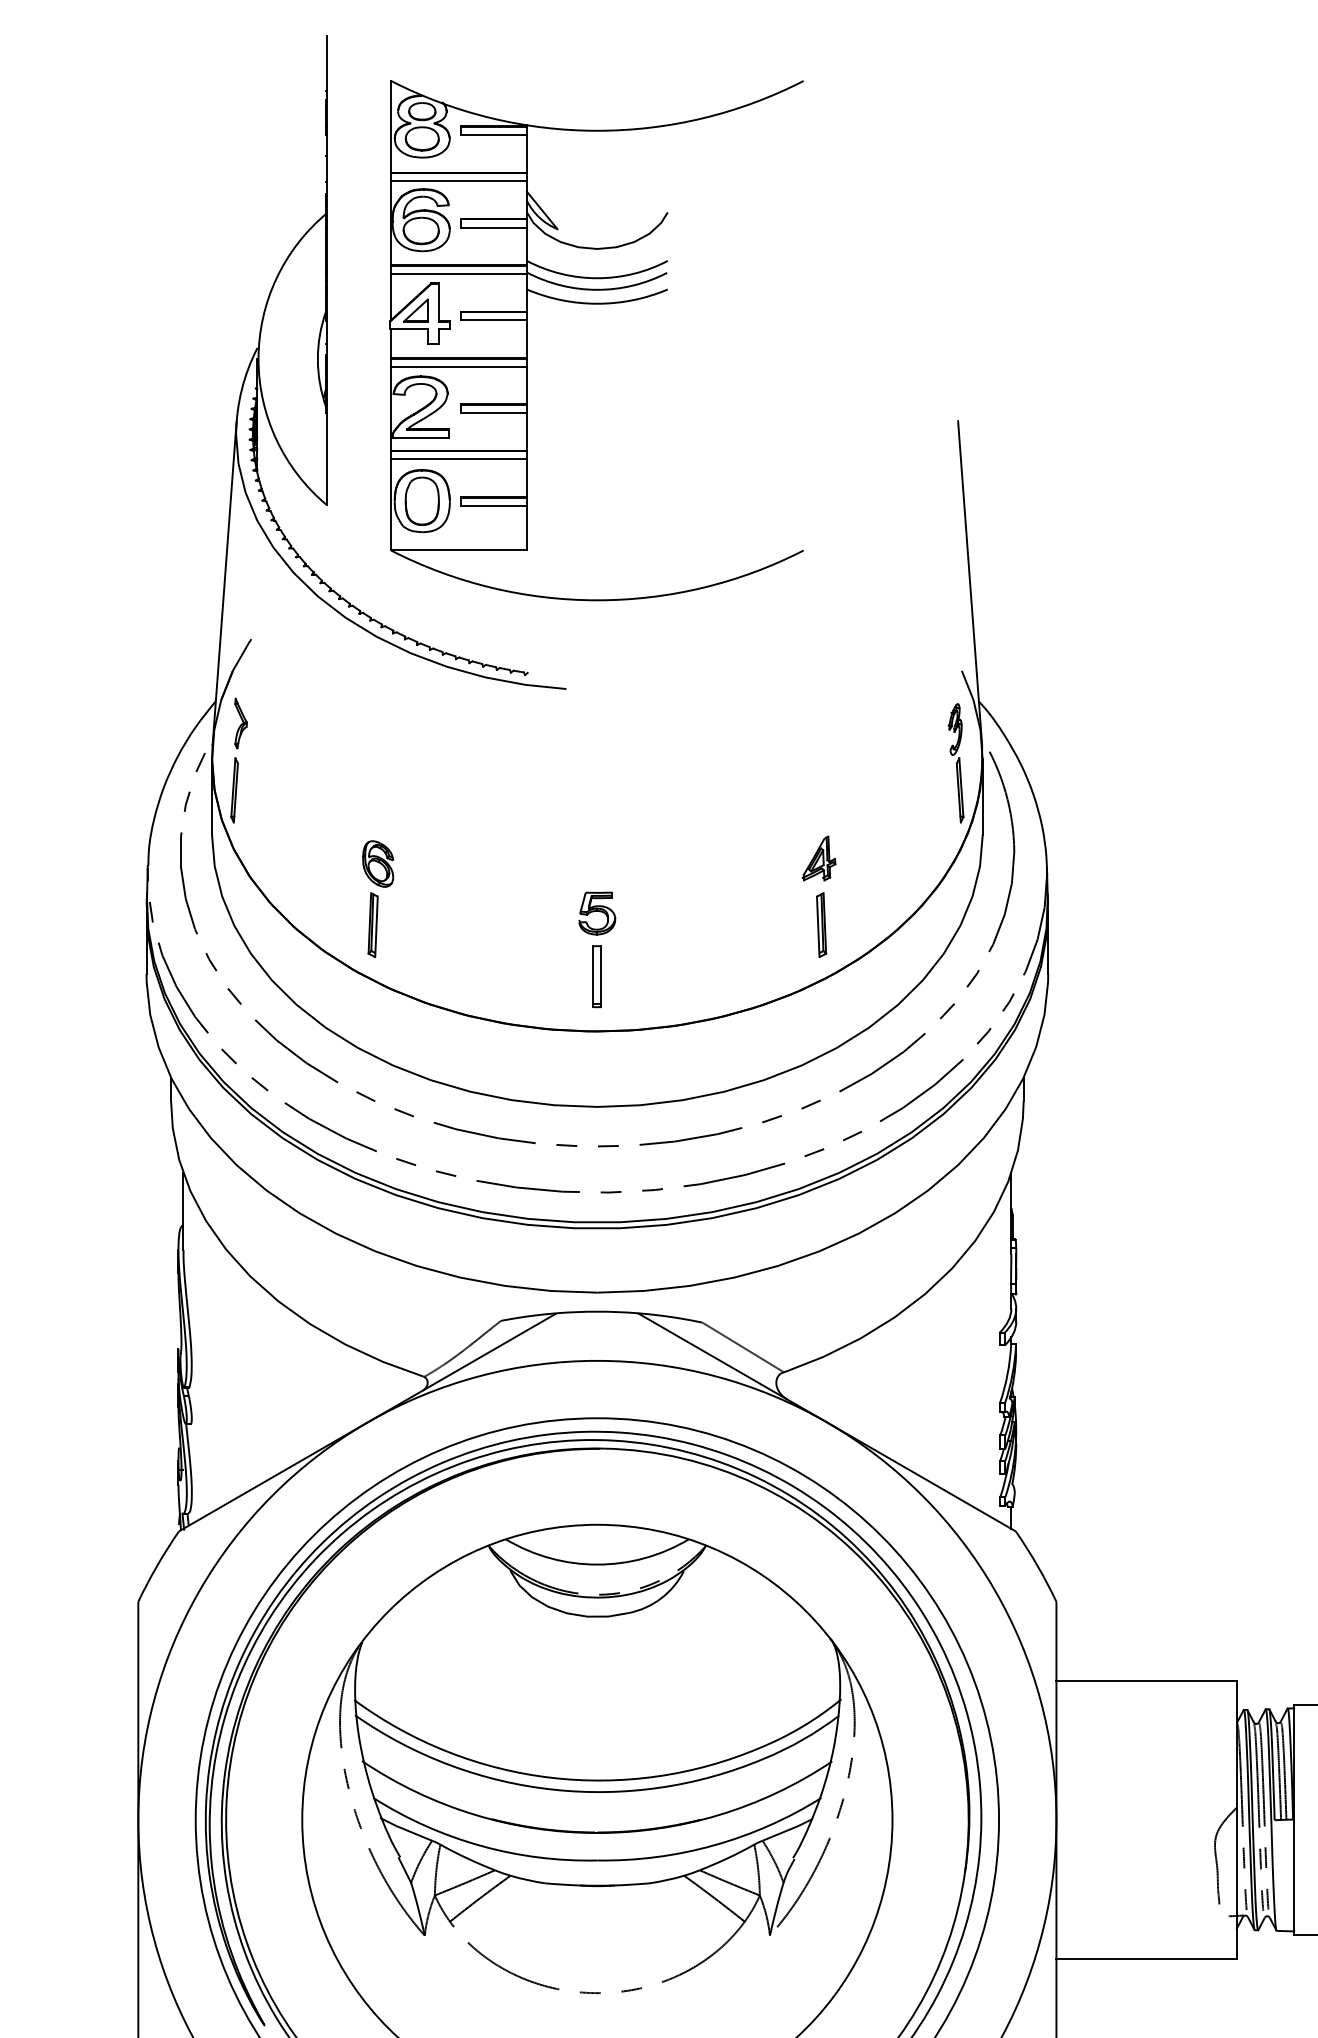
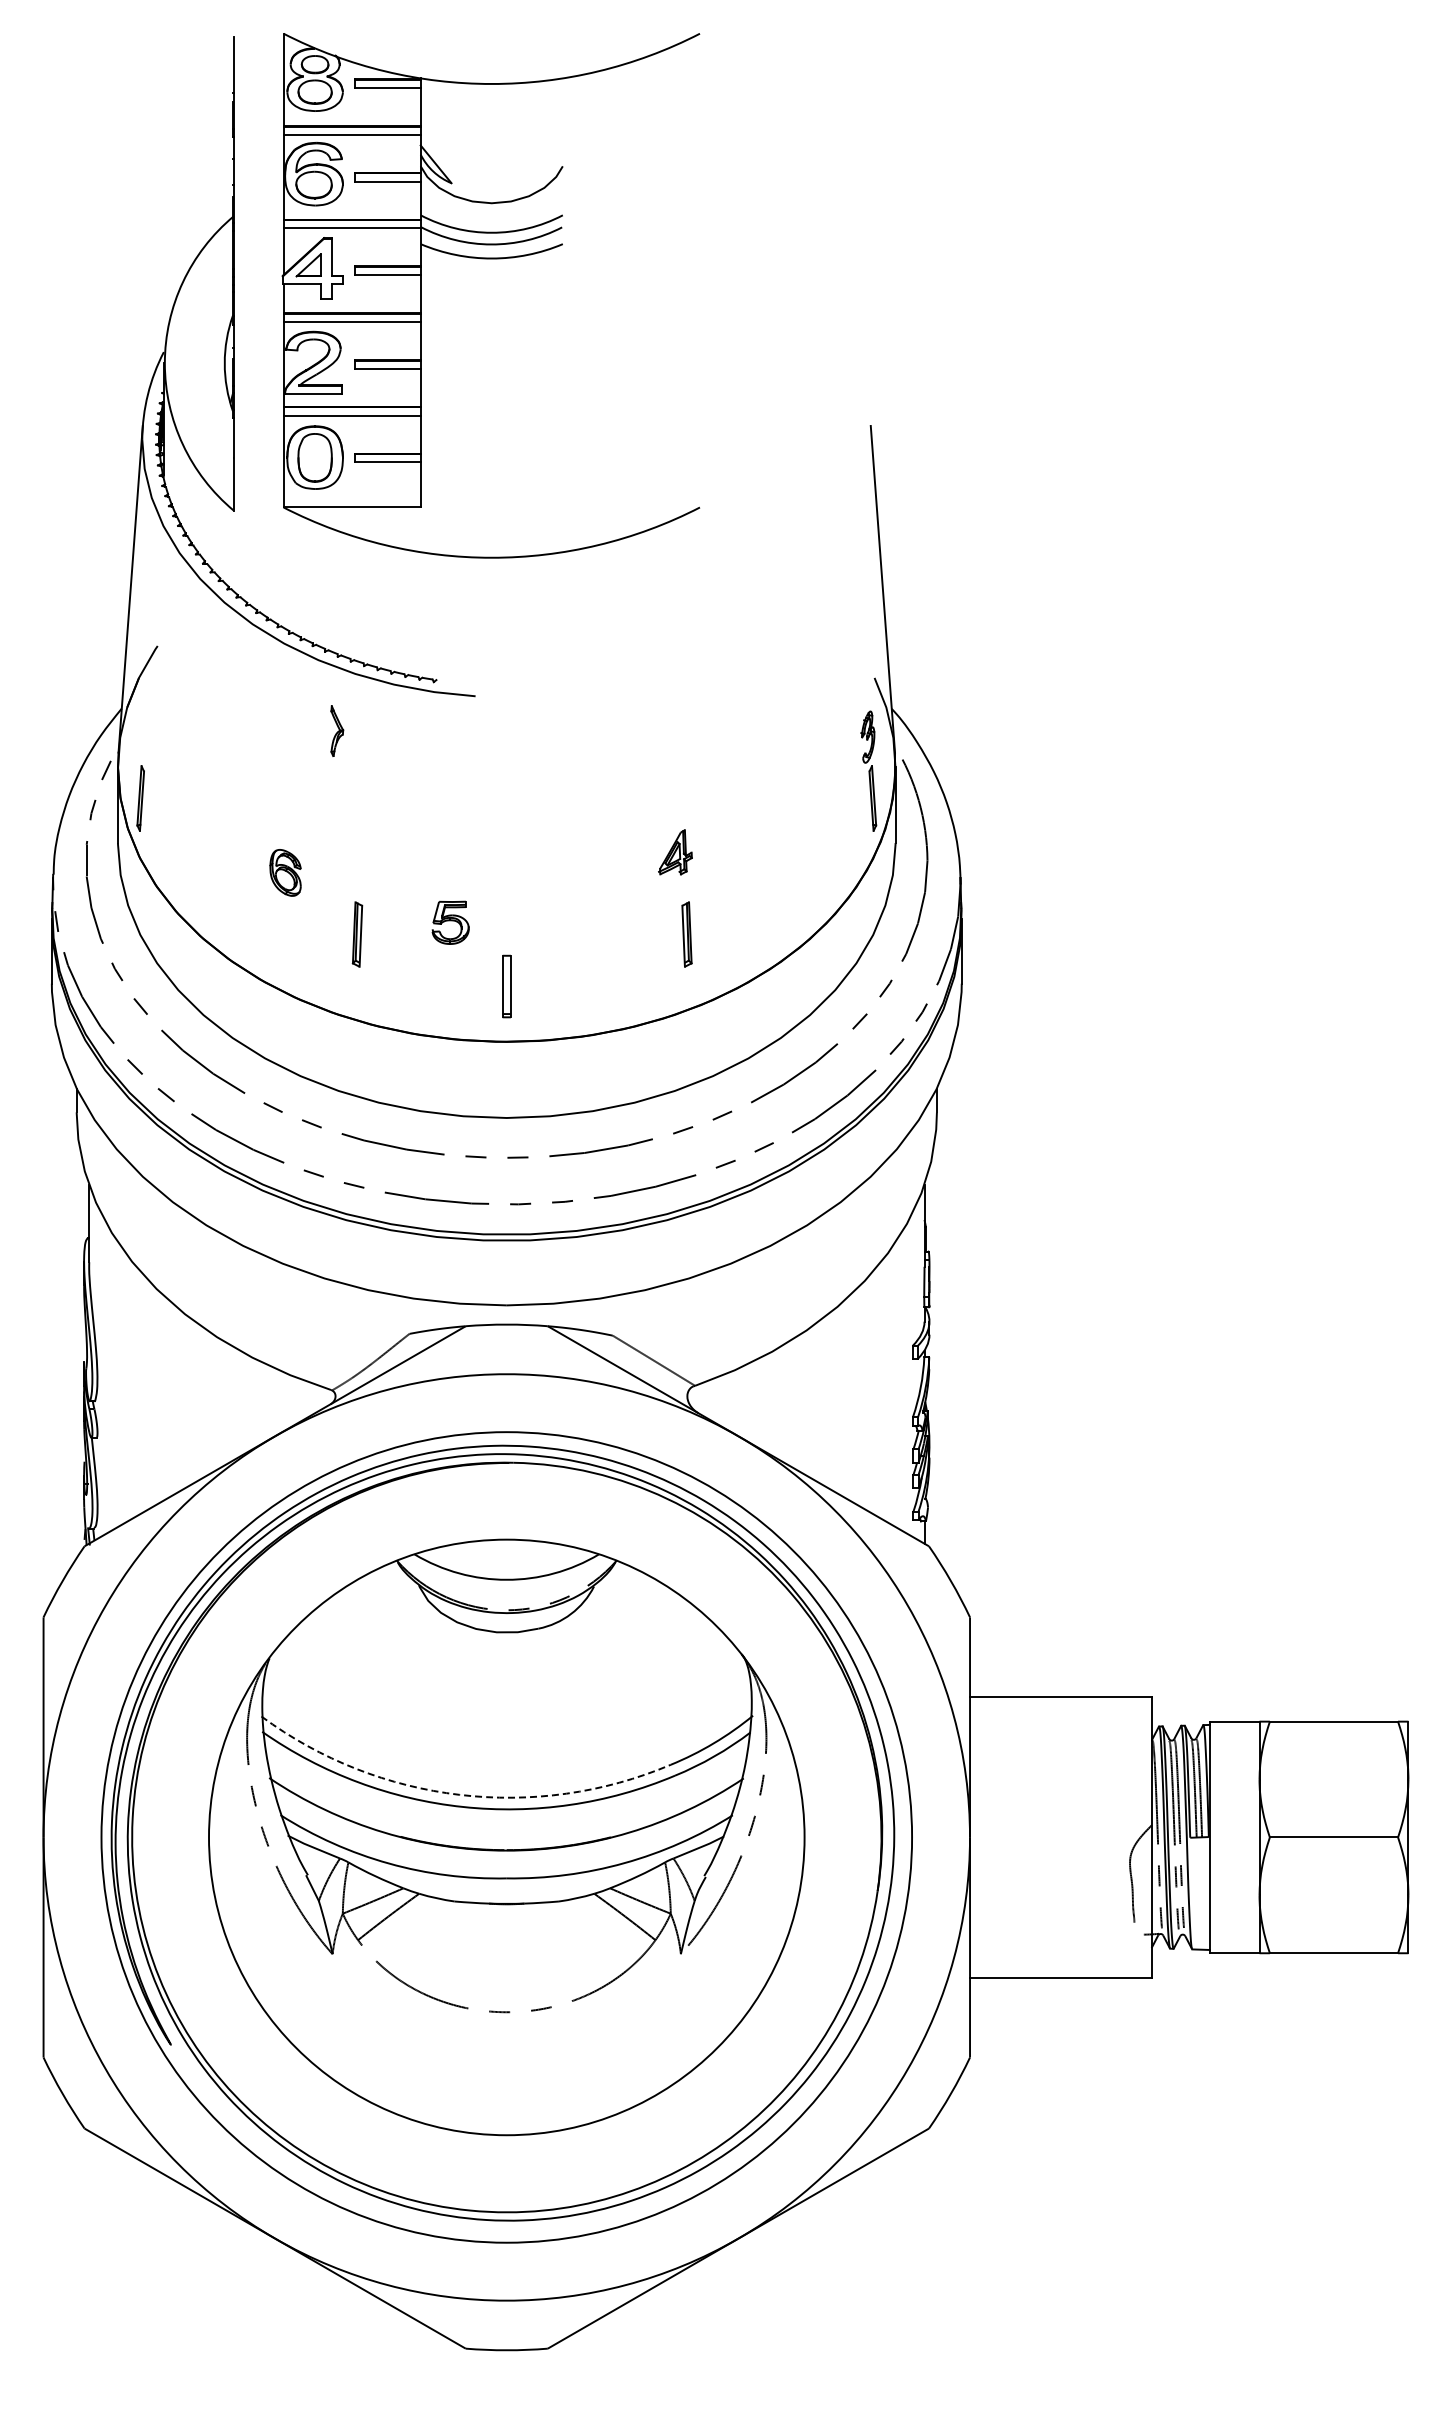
part: (596, 304) -> (490, 259), moved
part: (241, 722) -> (337, 730), moved
part: (819, 858) -> (675, 852), moved
part: (597, 913) -> (450, 922), moved
part: (373, 925) -> (357, 934), moved
part: (821, 925) -> (686, 934), moved
arc: (550, 1777) -> (459, 1794), solid -> dashed

